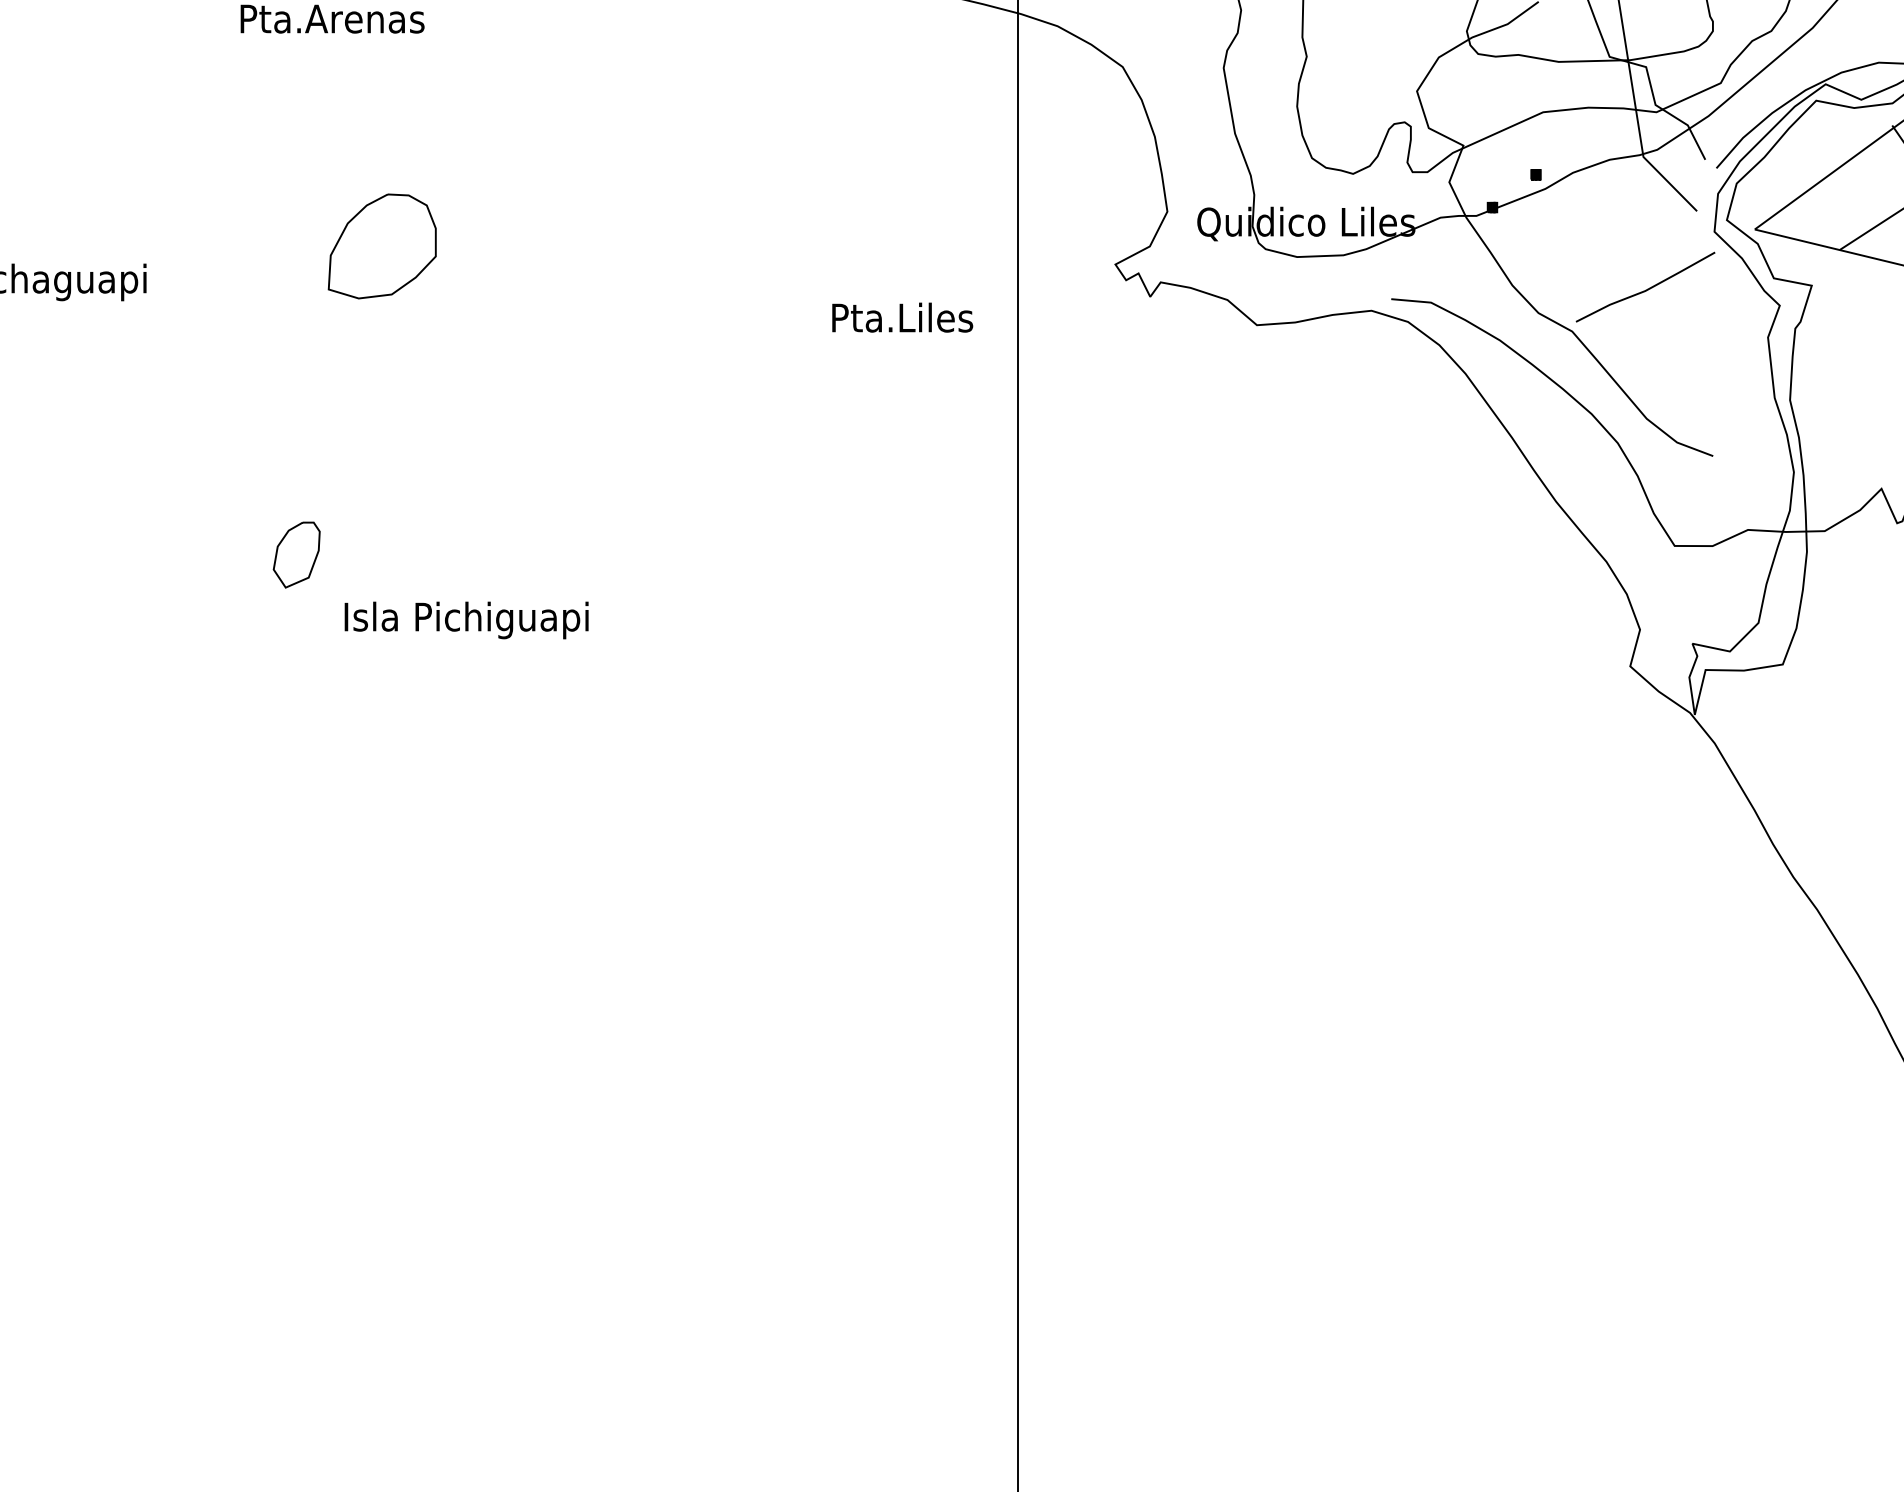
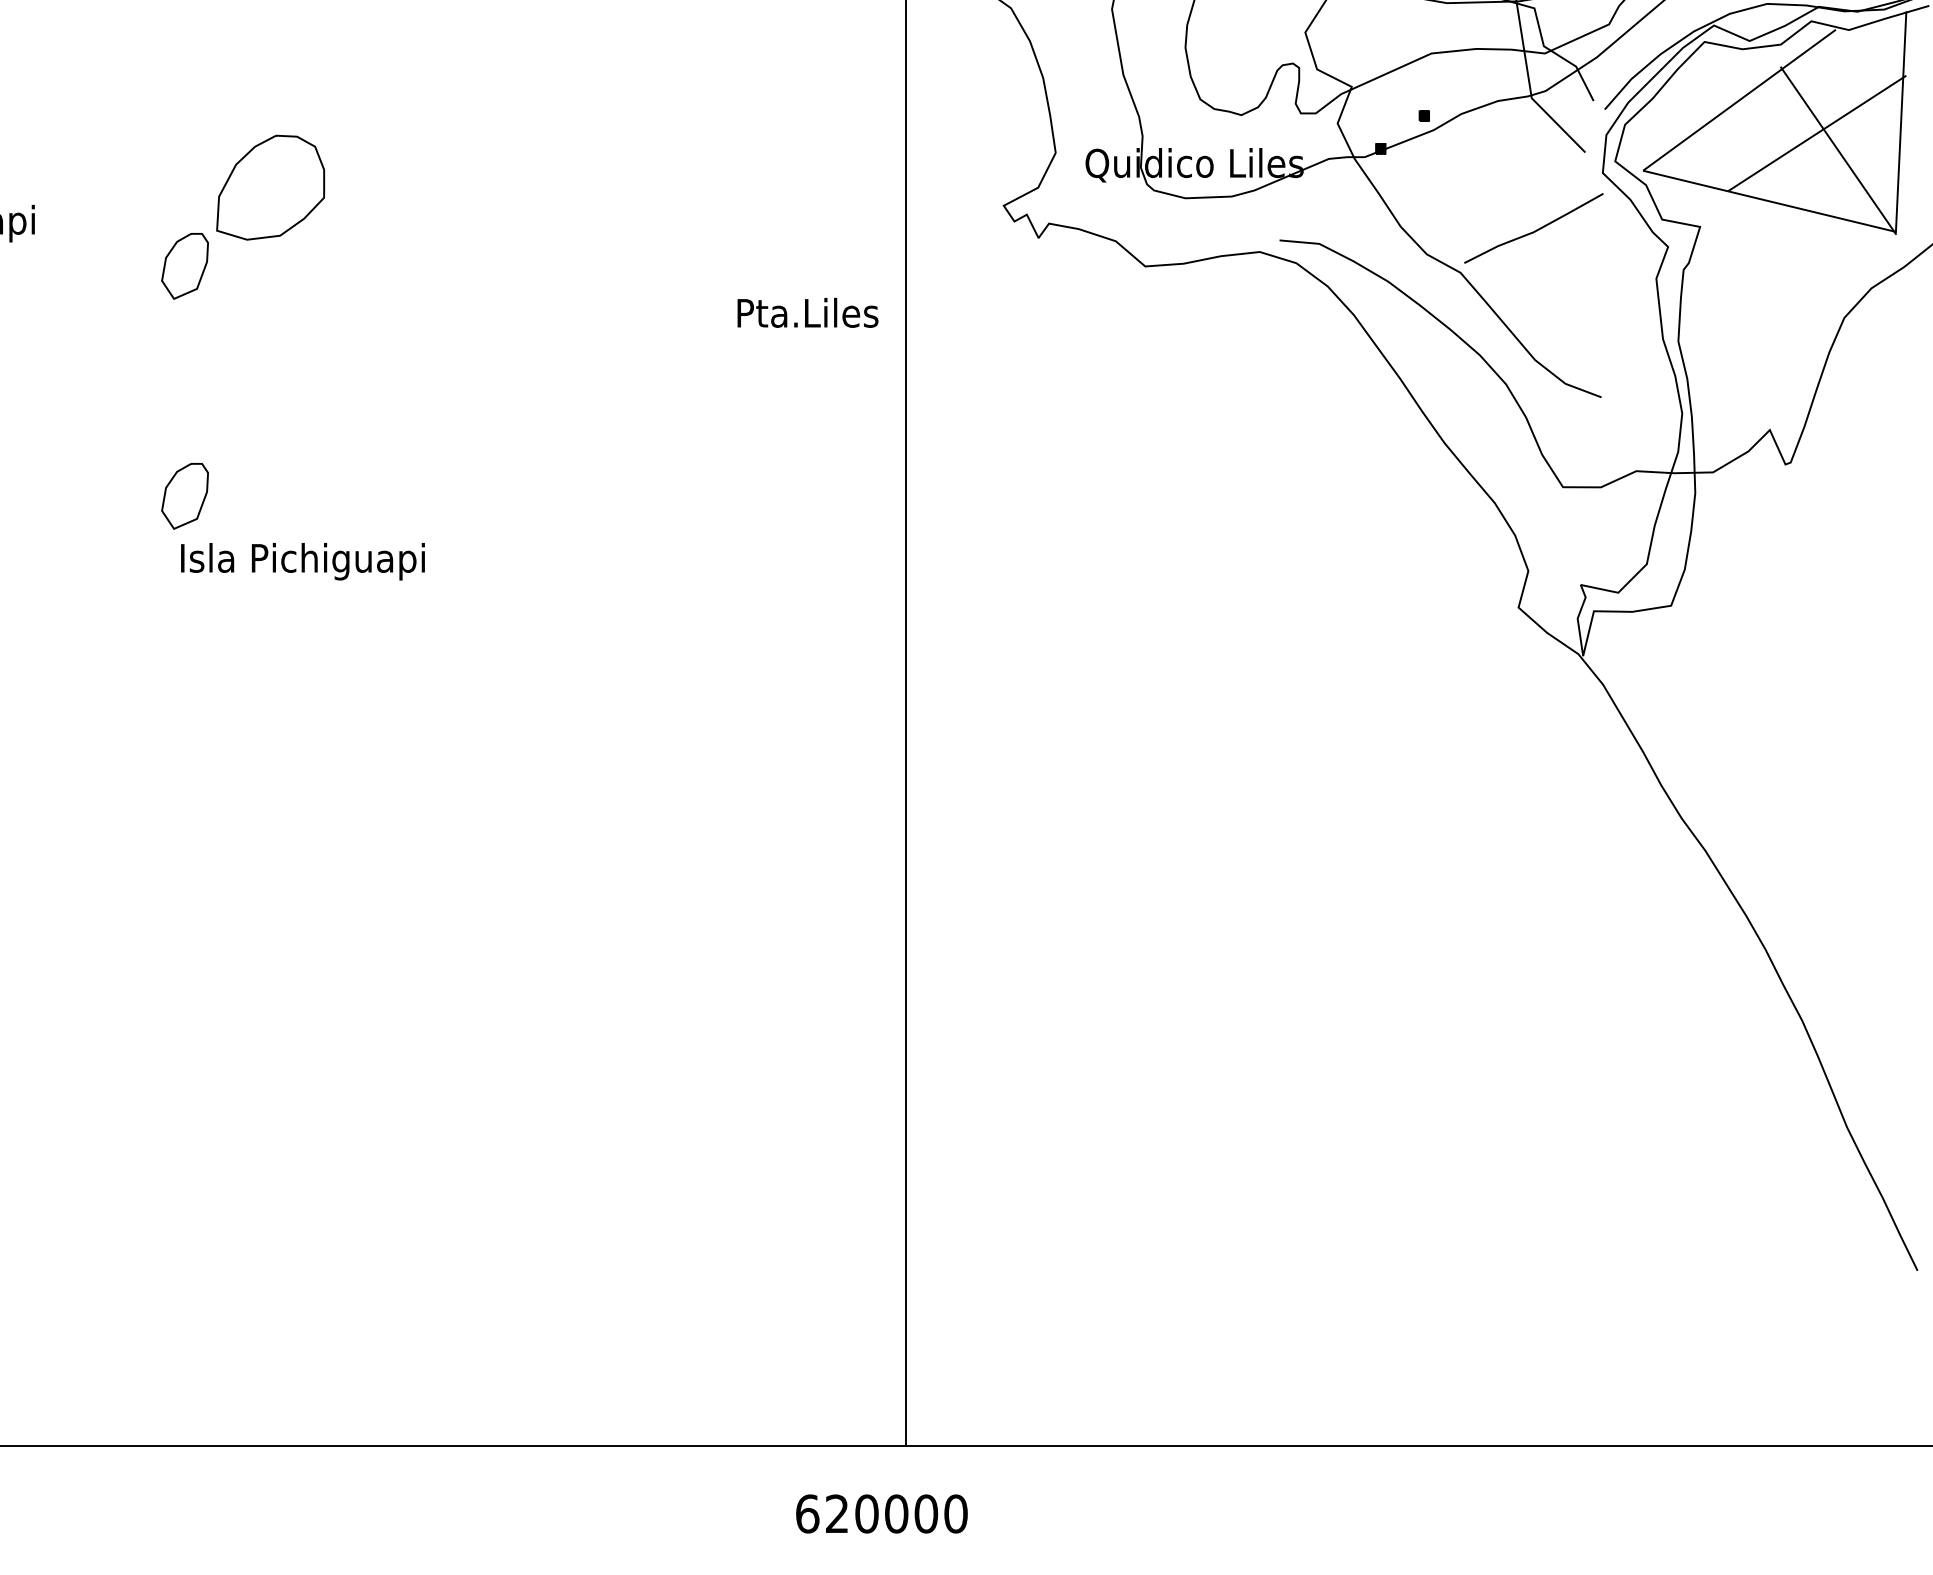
text: (902, 317) -> (807, 312), moved
part: (296, 325) -> (184, 266), added
text: (466, 620) -> (302, 561), moved

